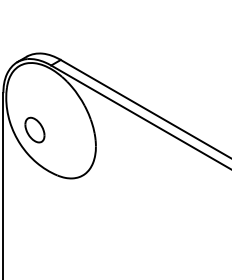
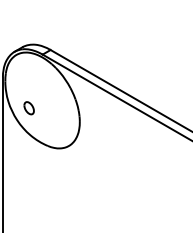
part: (34, 129) -> (28, 107), size x0.6

